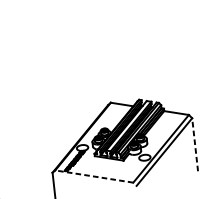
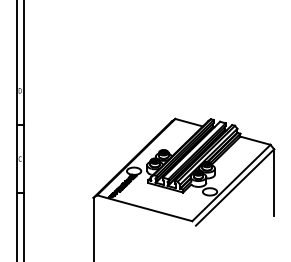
line: (195, 144) -> (274, 182), dashed -> solid
line: (94, 176) -> (144, 208), dashed -> solid

